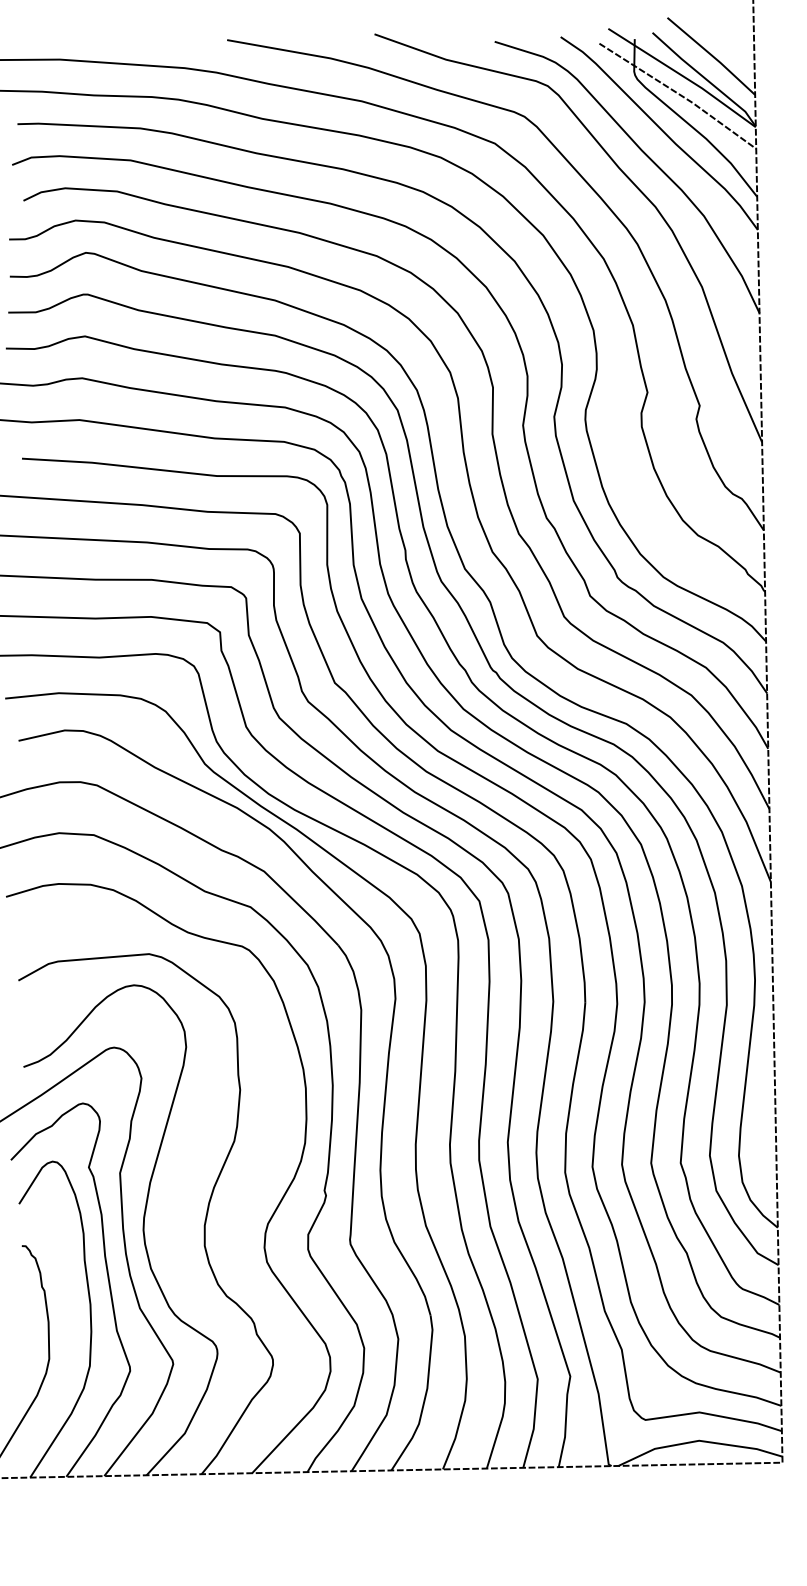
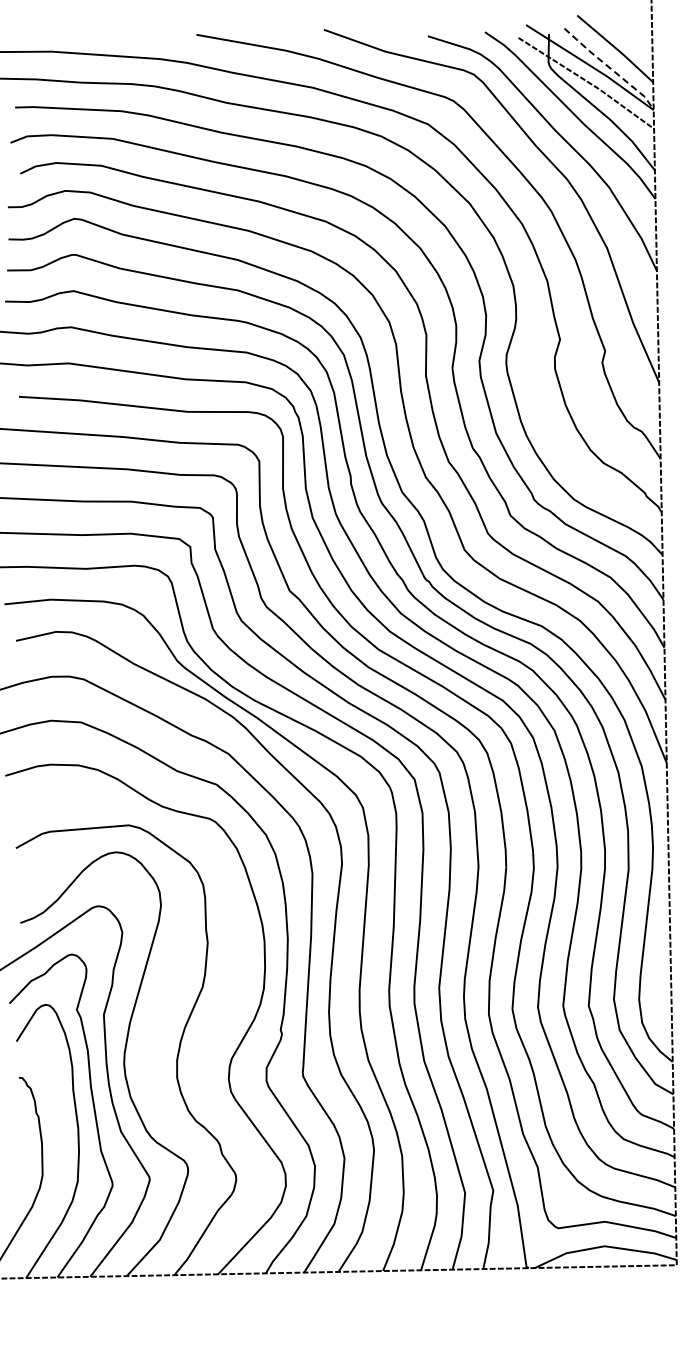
line: (705, 79) -> (610, 68), solid -> dashed

